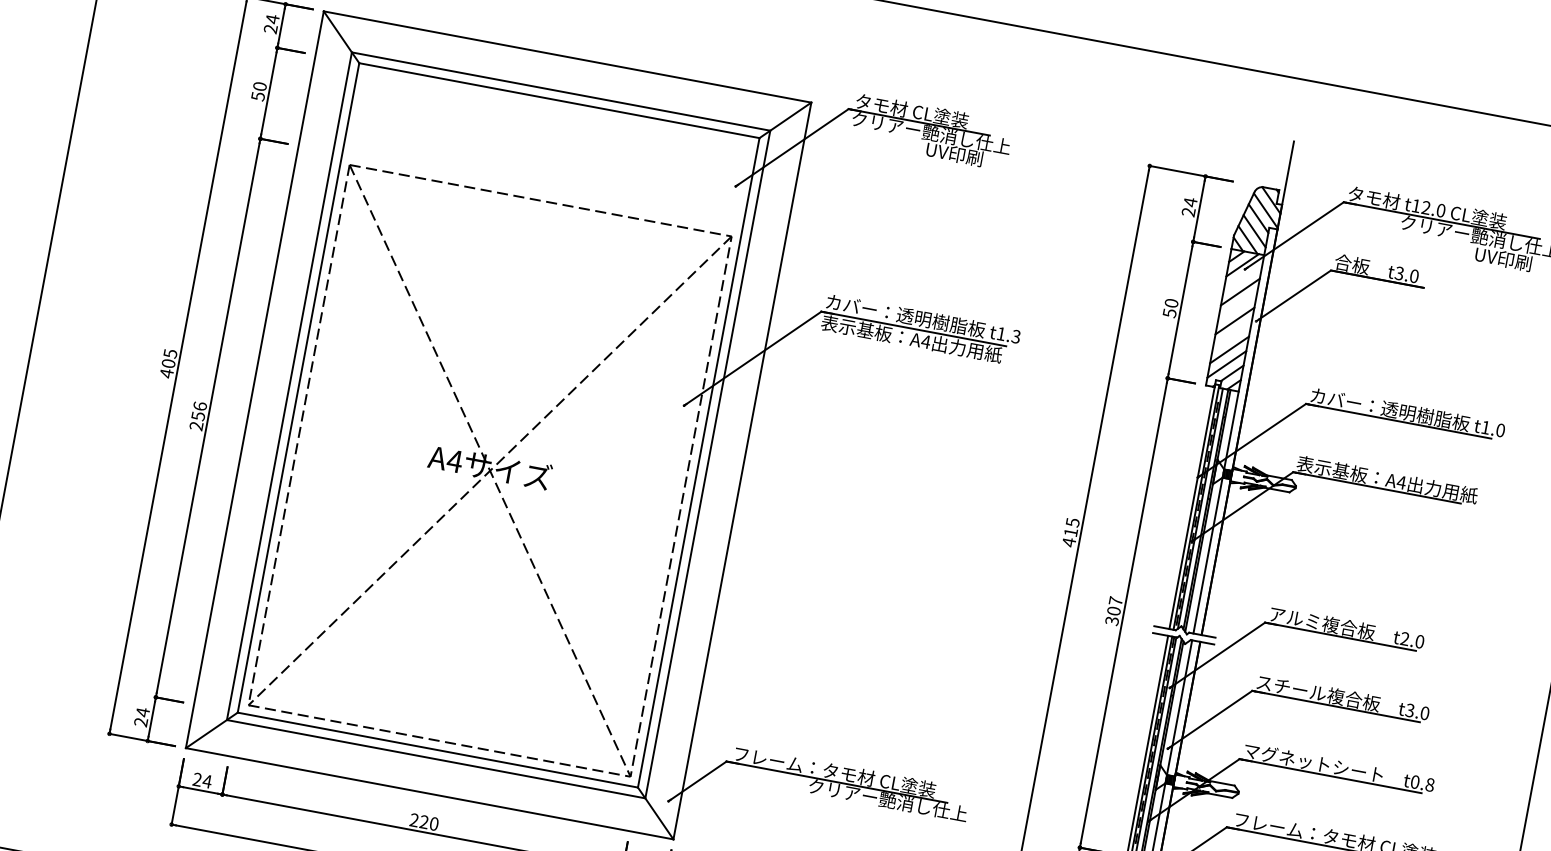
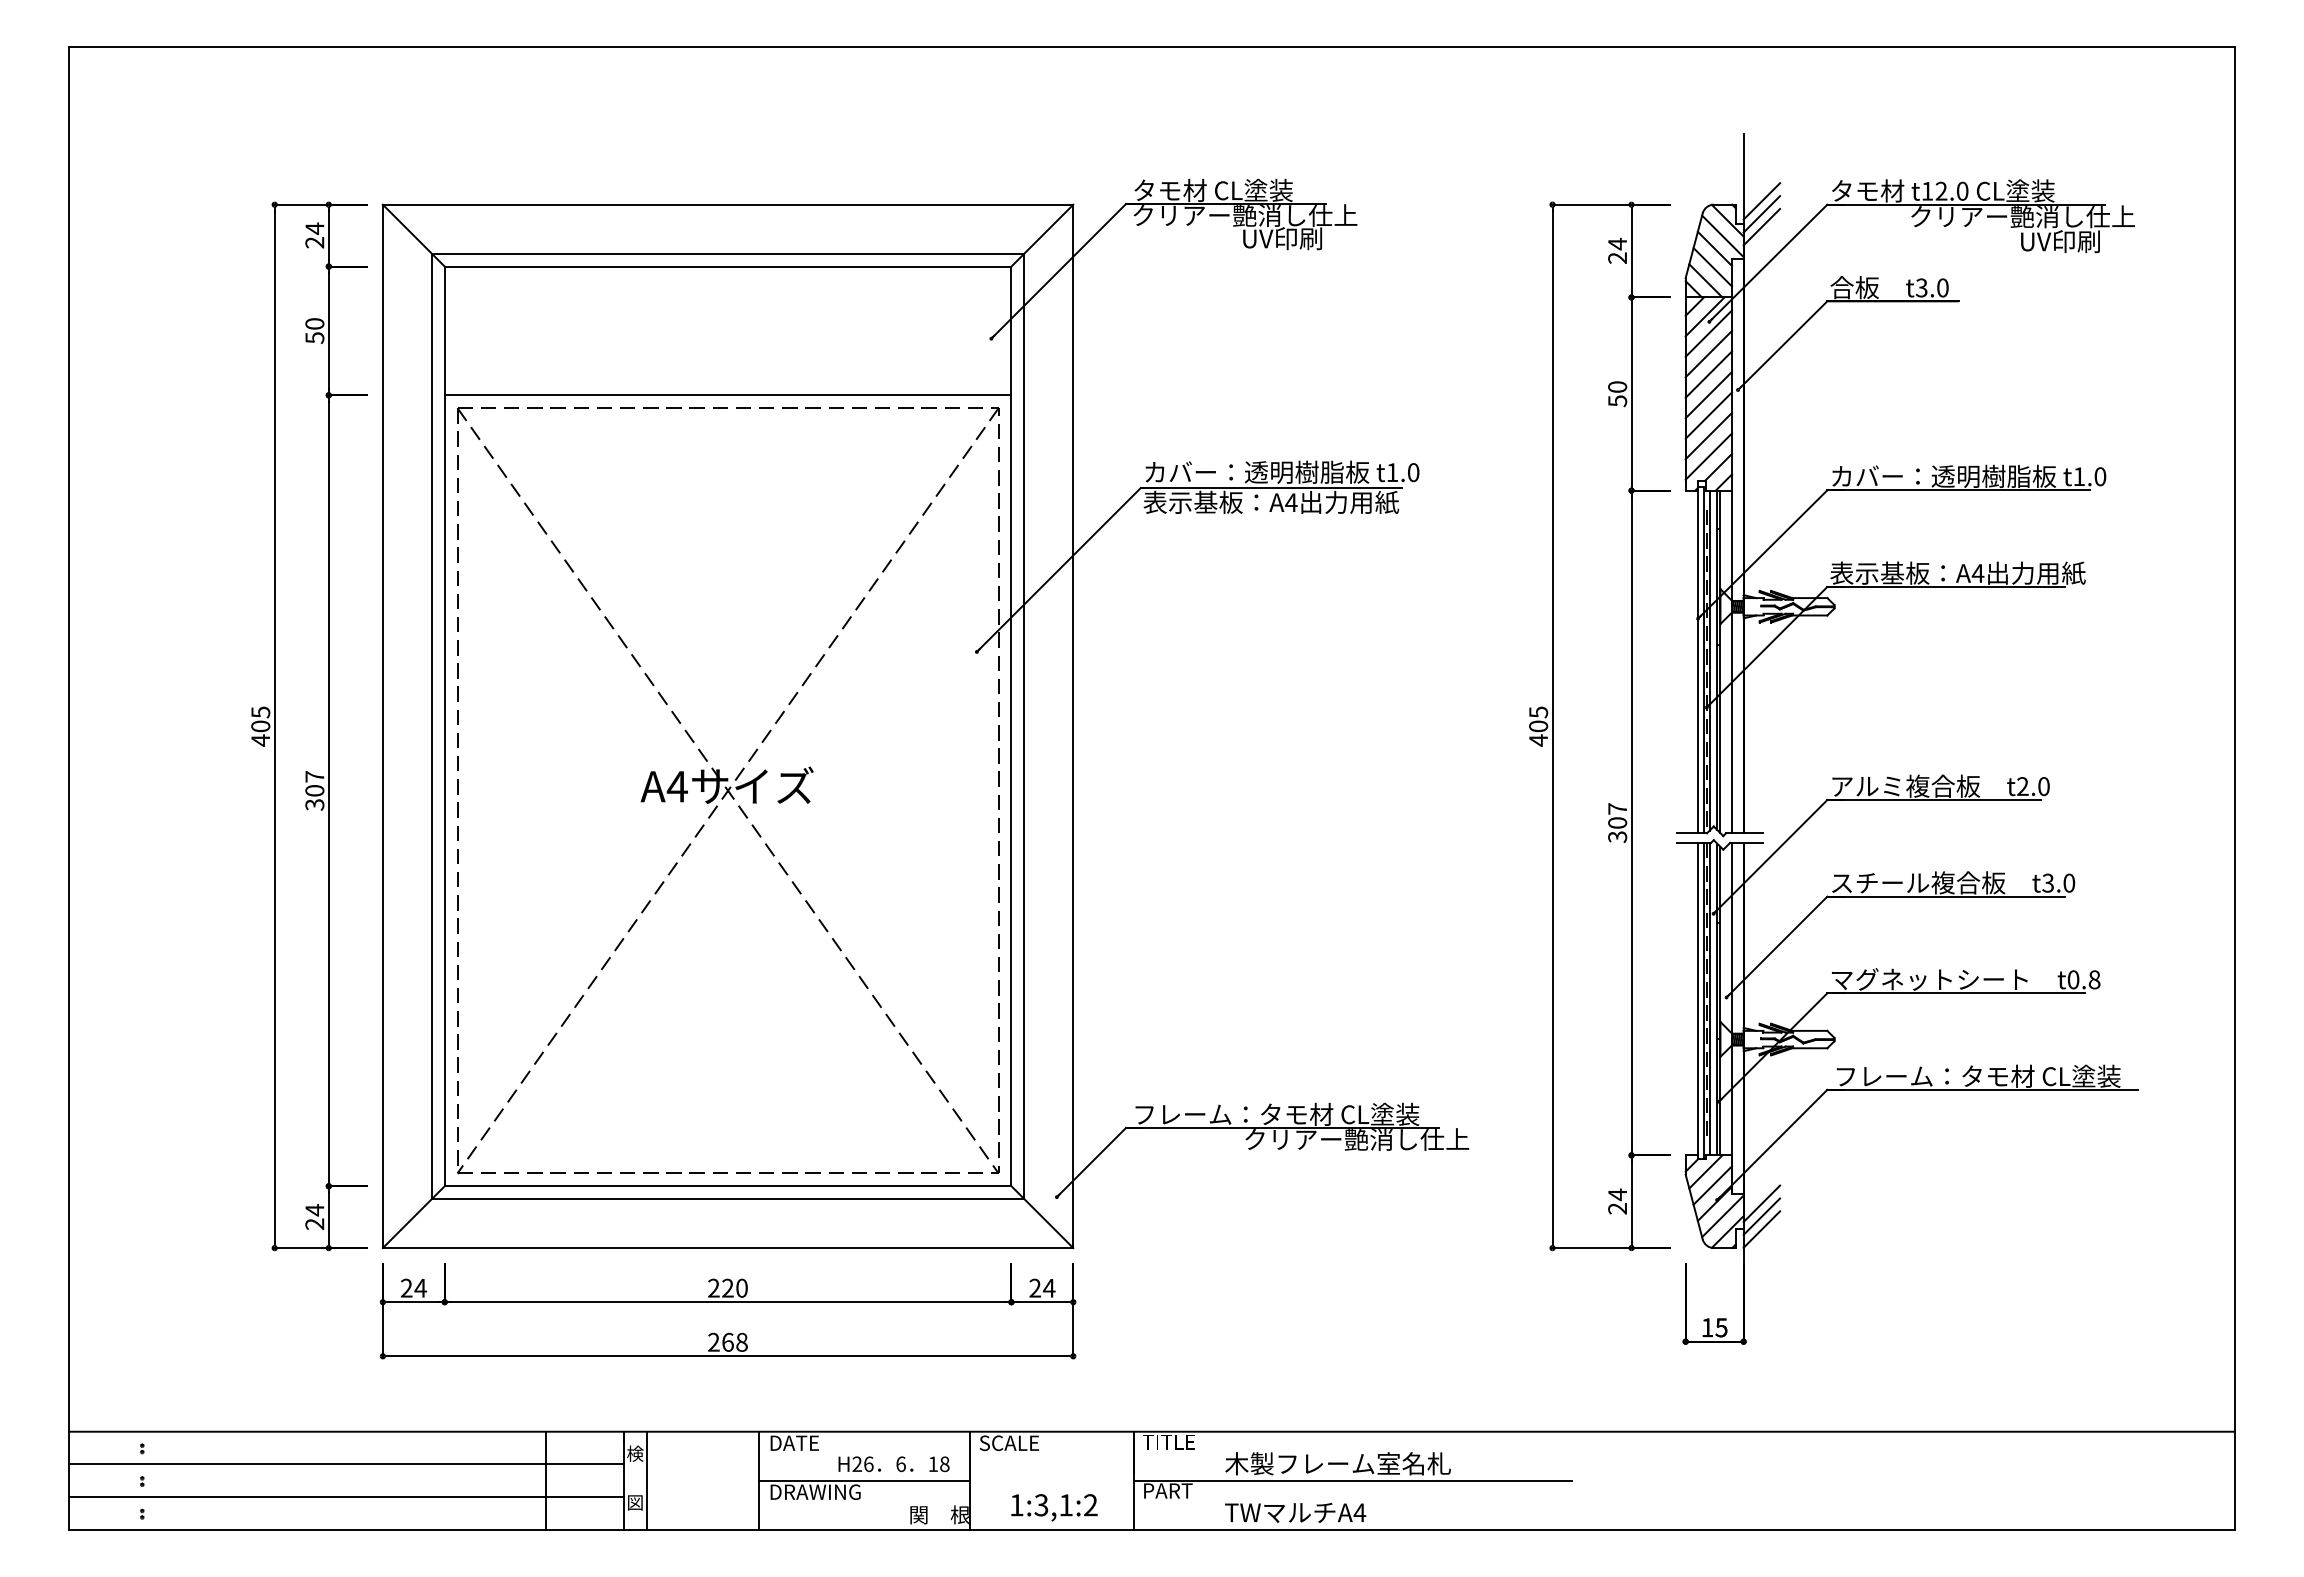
line: (541, 191) -> (727, 395), added
line: (1297, 191) -> (1761, 201), added
line: (1296, 200) -> (1761, 214), added
line: (1294, 208) -> (1761, 226), added
line: (1242, 277) -> (1708, 333), added
line: (1237, 306) -> (1708, 374), added
line: (1232, 335) -> (1708, 415), added
text: (1016, 336) -> (1413, 472), t1.3 -> t1.0
text: (198, 415) -> (314, 790), 256 -> 307
text: (1070, 532) -> (1538, 726), 415 -> 405

